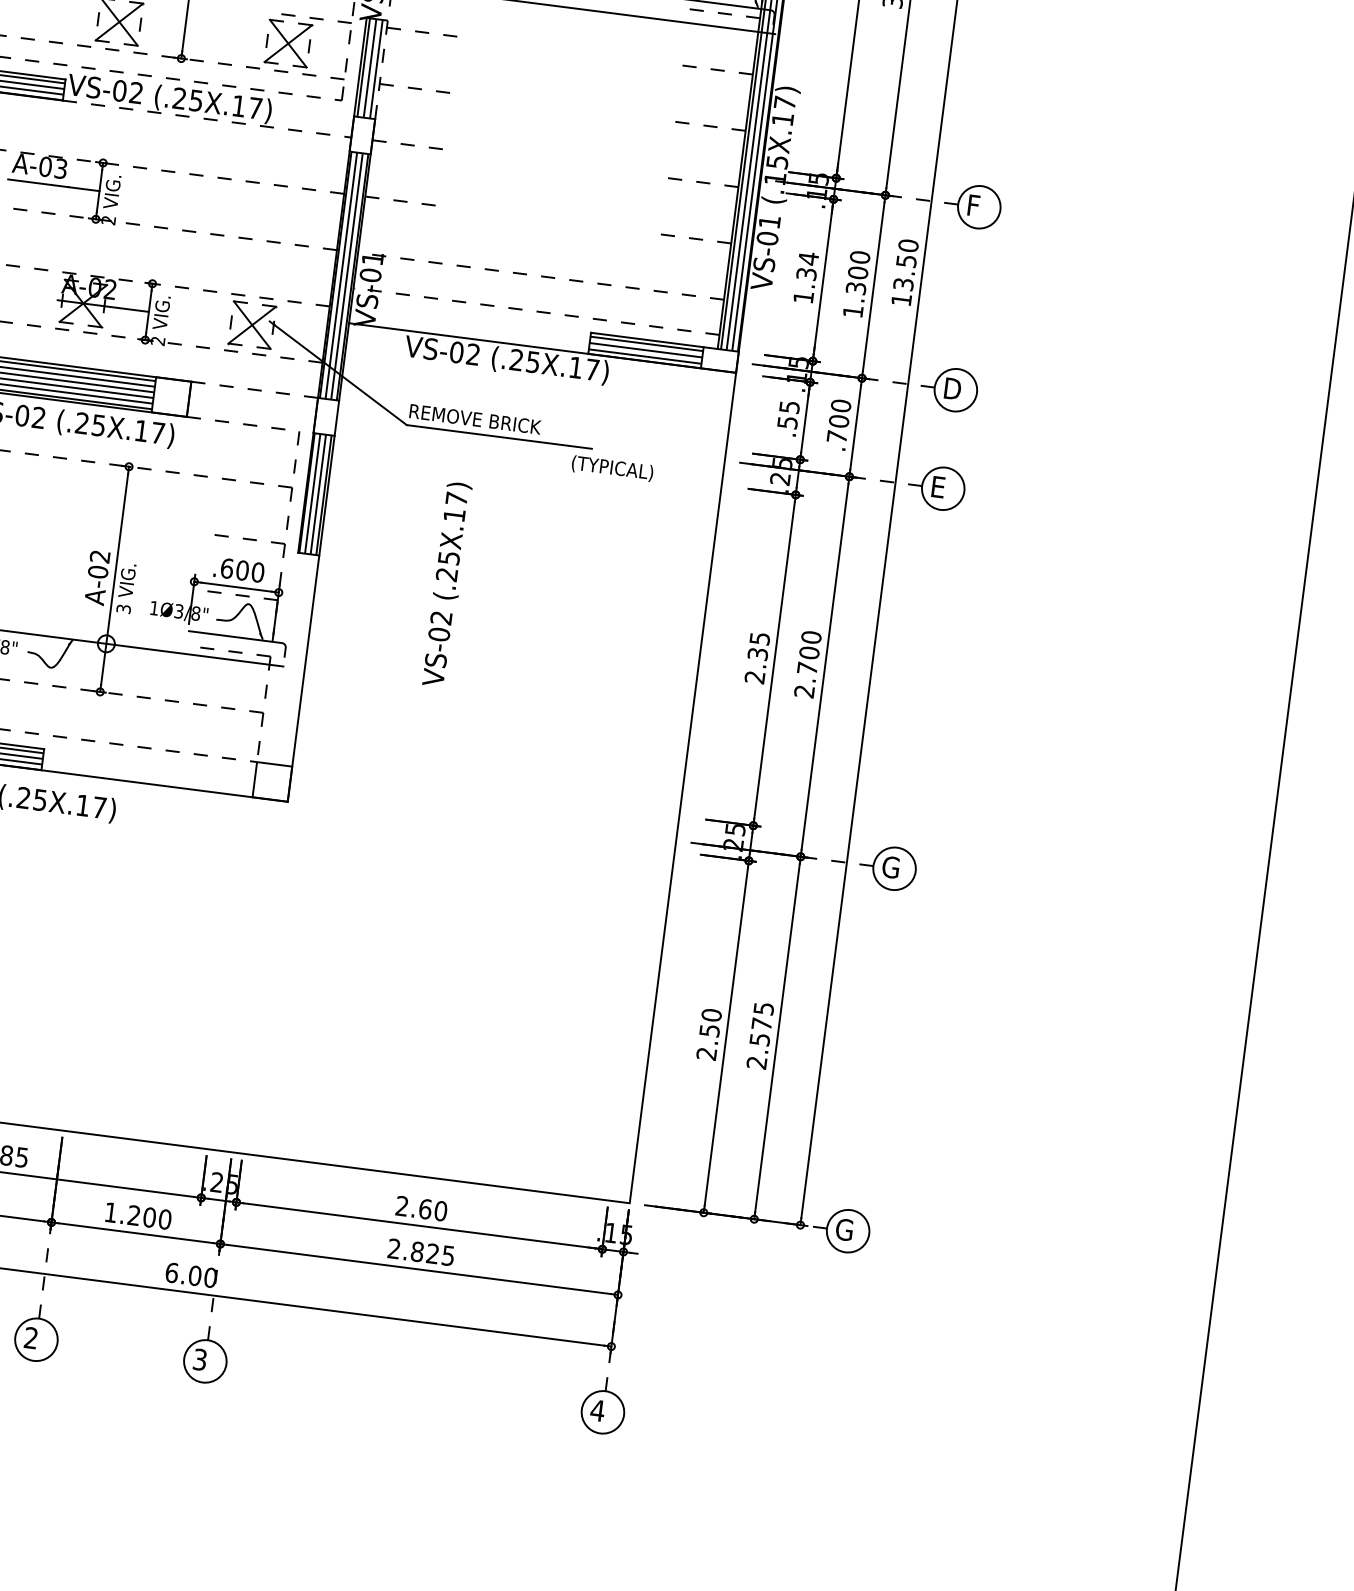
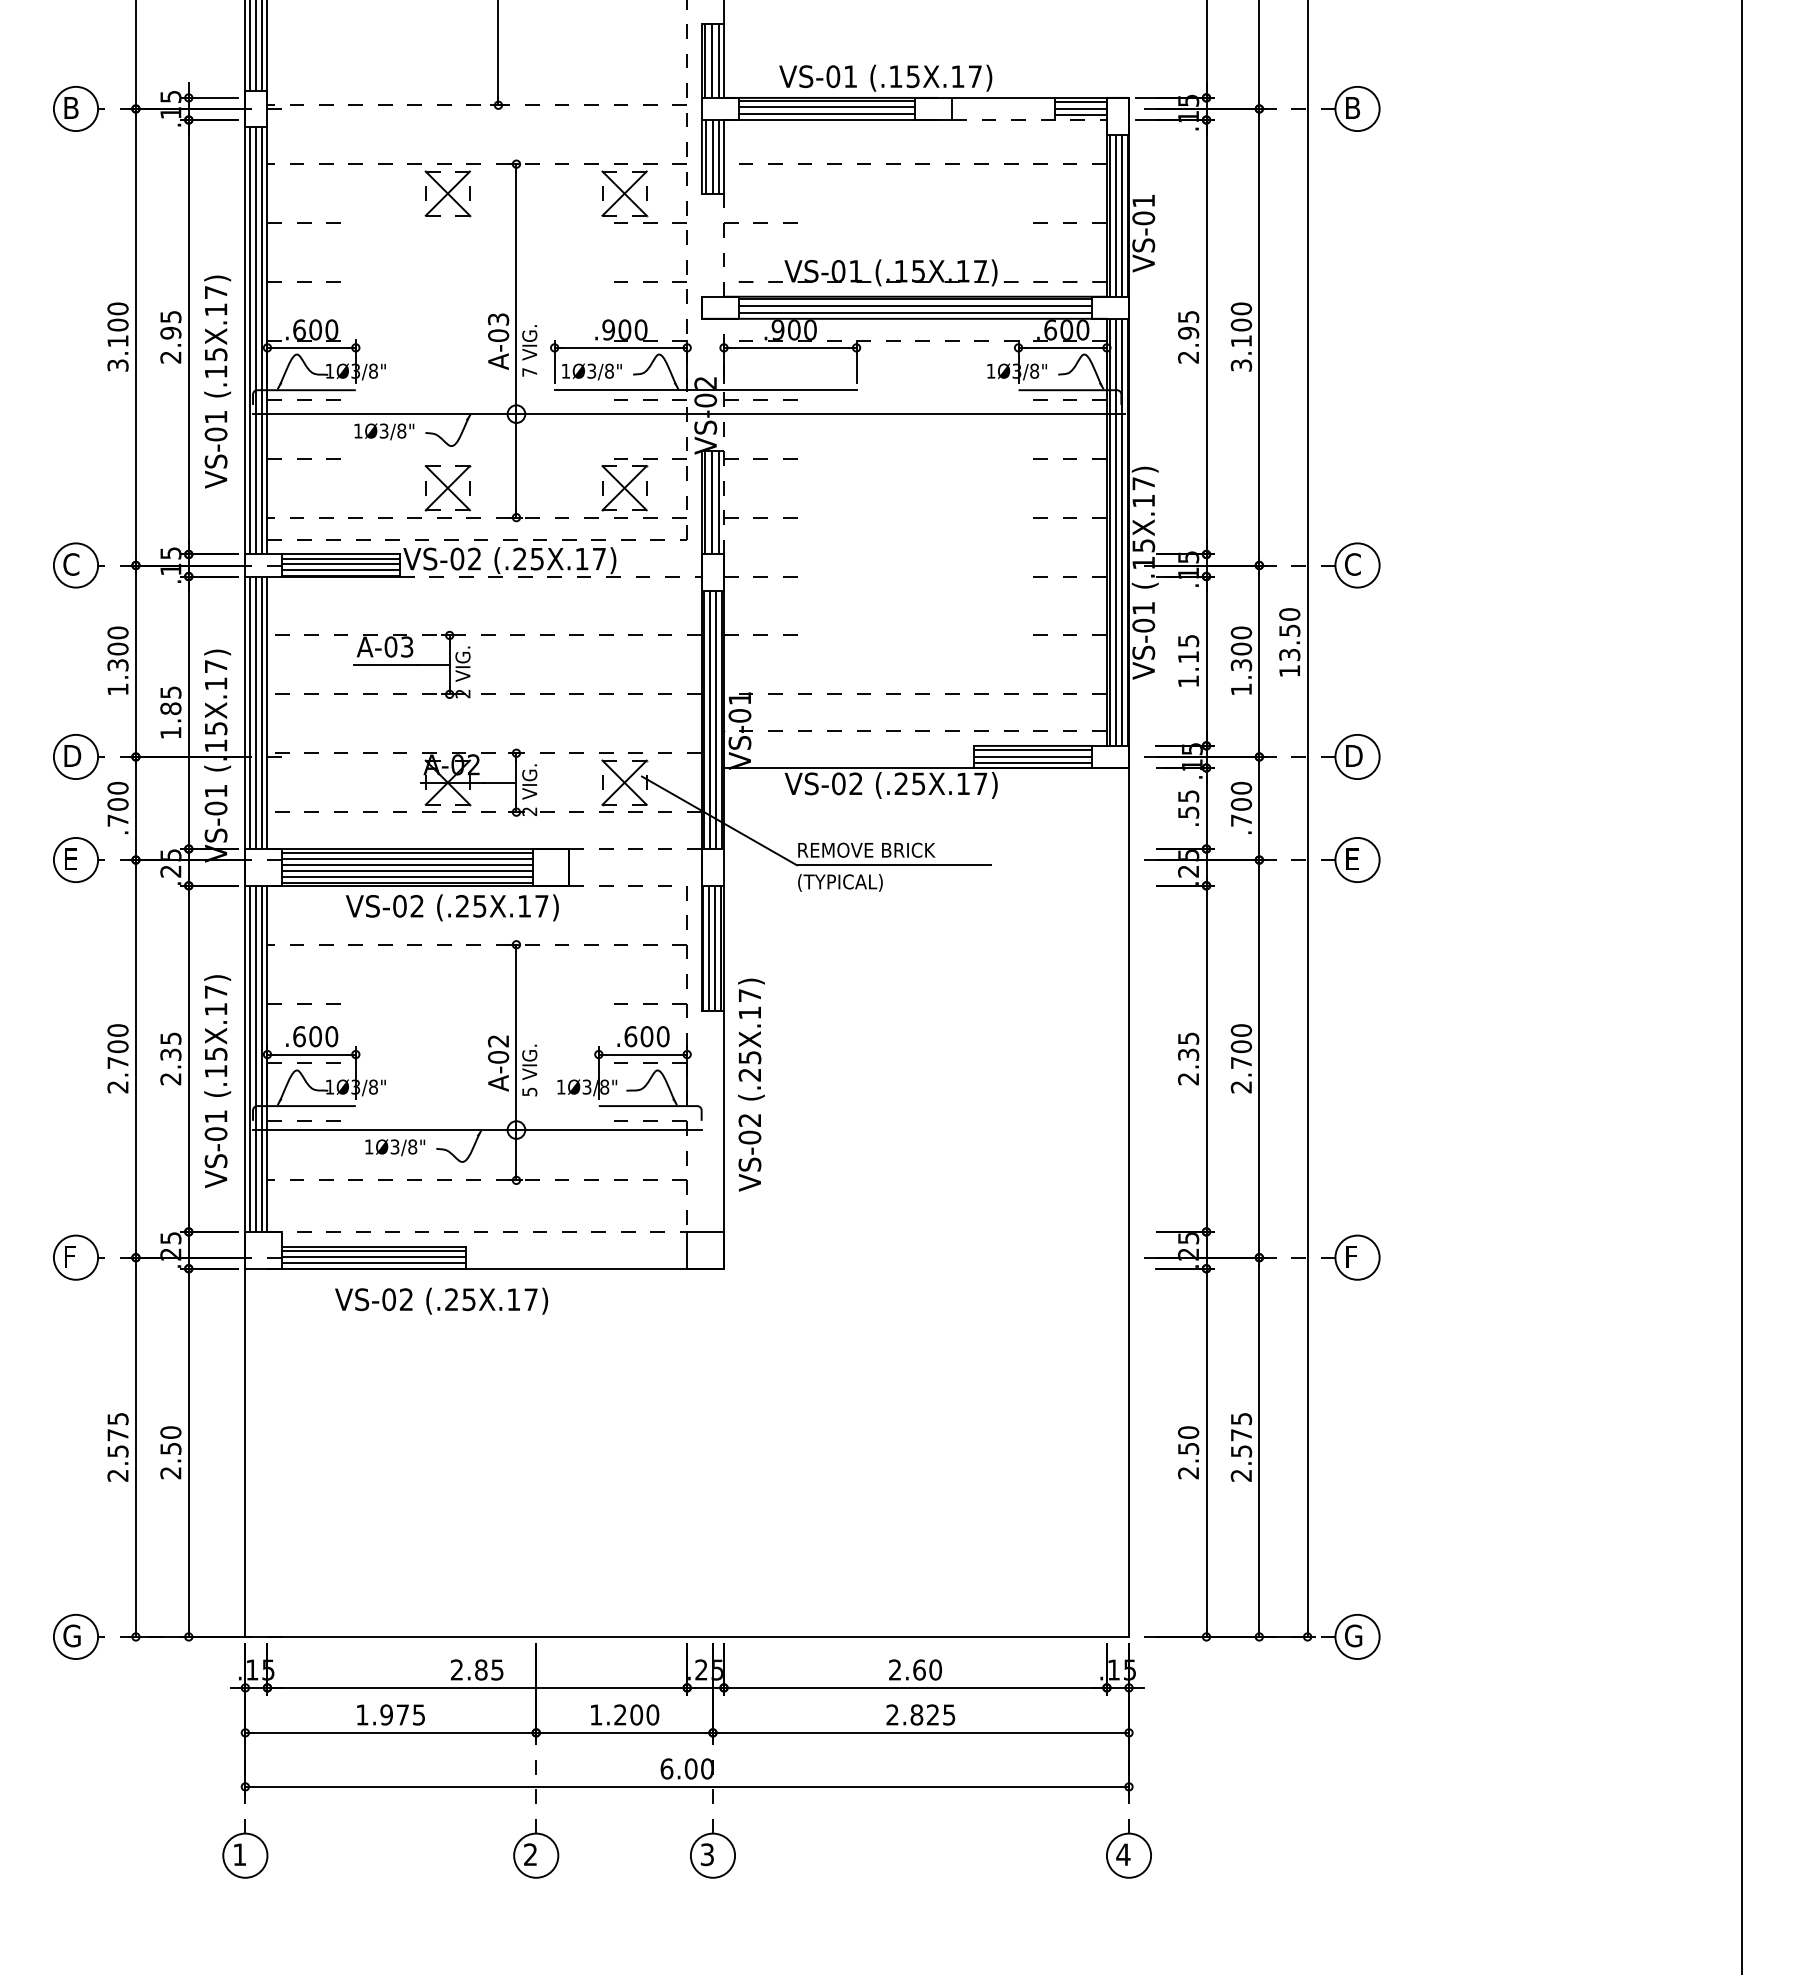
text: (974, 205) -> (1352, 564), F -> C
text: (807, 265) -> (1188, 648), 1.34 -> 1.15
text: (612, 468) -> (840, 882), moved
text: (447, 584) -> (751, 1084), moved
text: (123, 608) -> (529, 1091), 3 -> 5
text: (890, 867) -> (1353, 1256), G -> F

